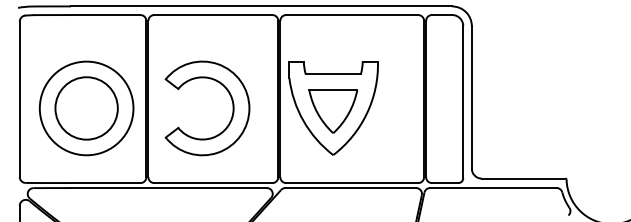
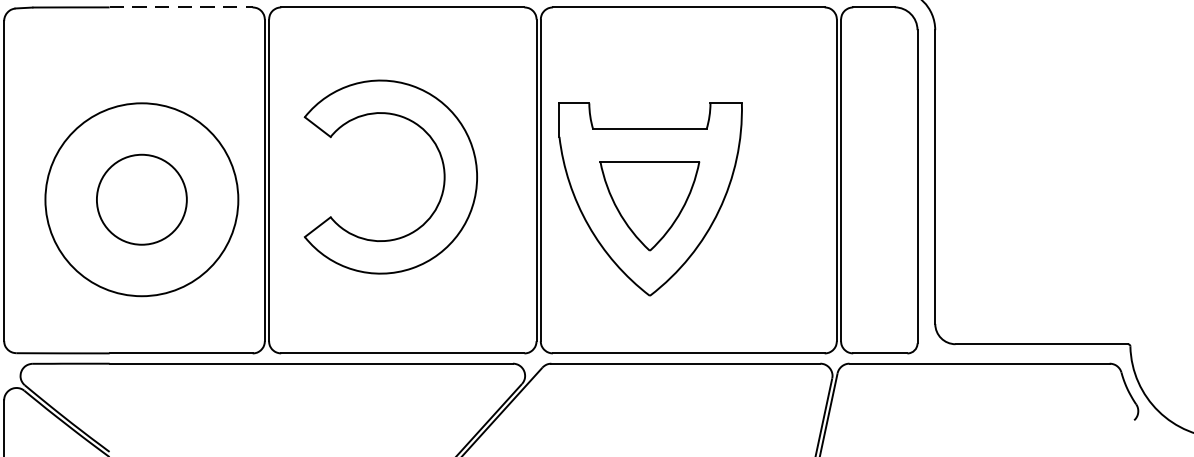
line: (105, 15) -> (180, 8), solid -> dashed
circle: (86, 108) -> (141, 199), size x0.7
part: (232, 108) -> (442, 177), moved

